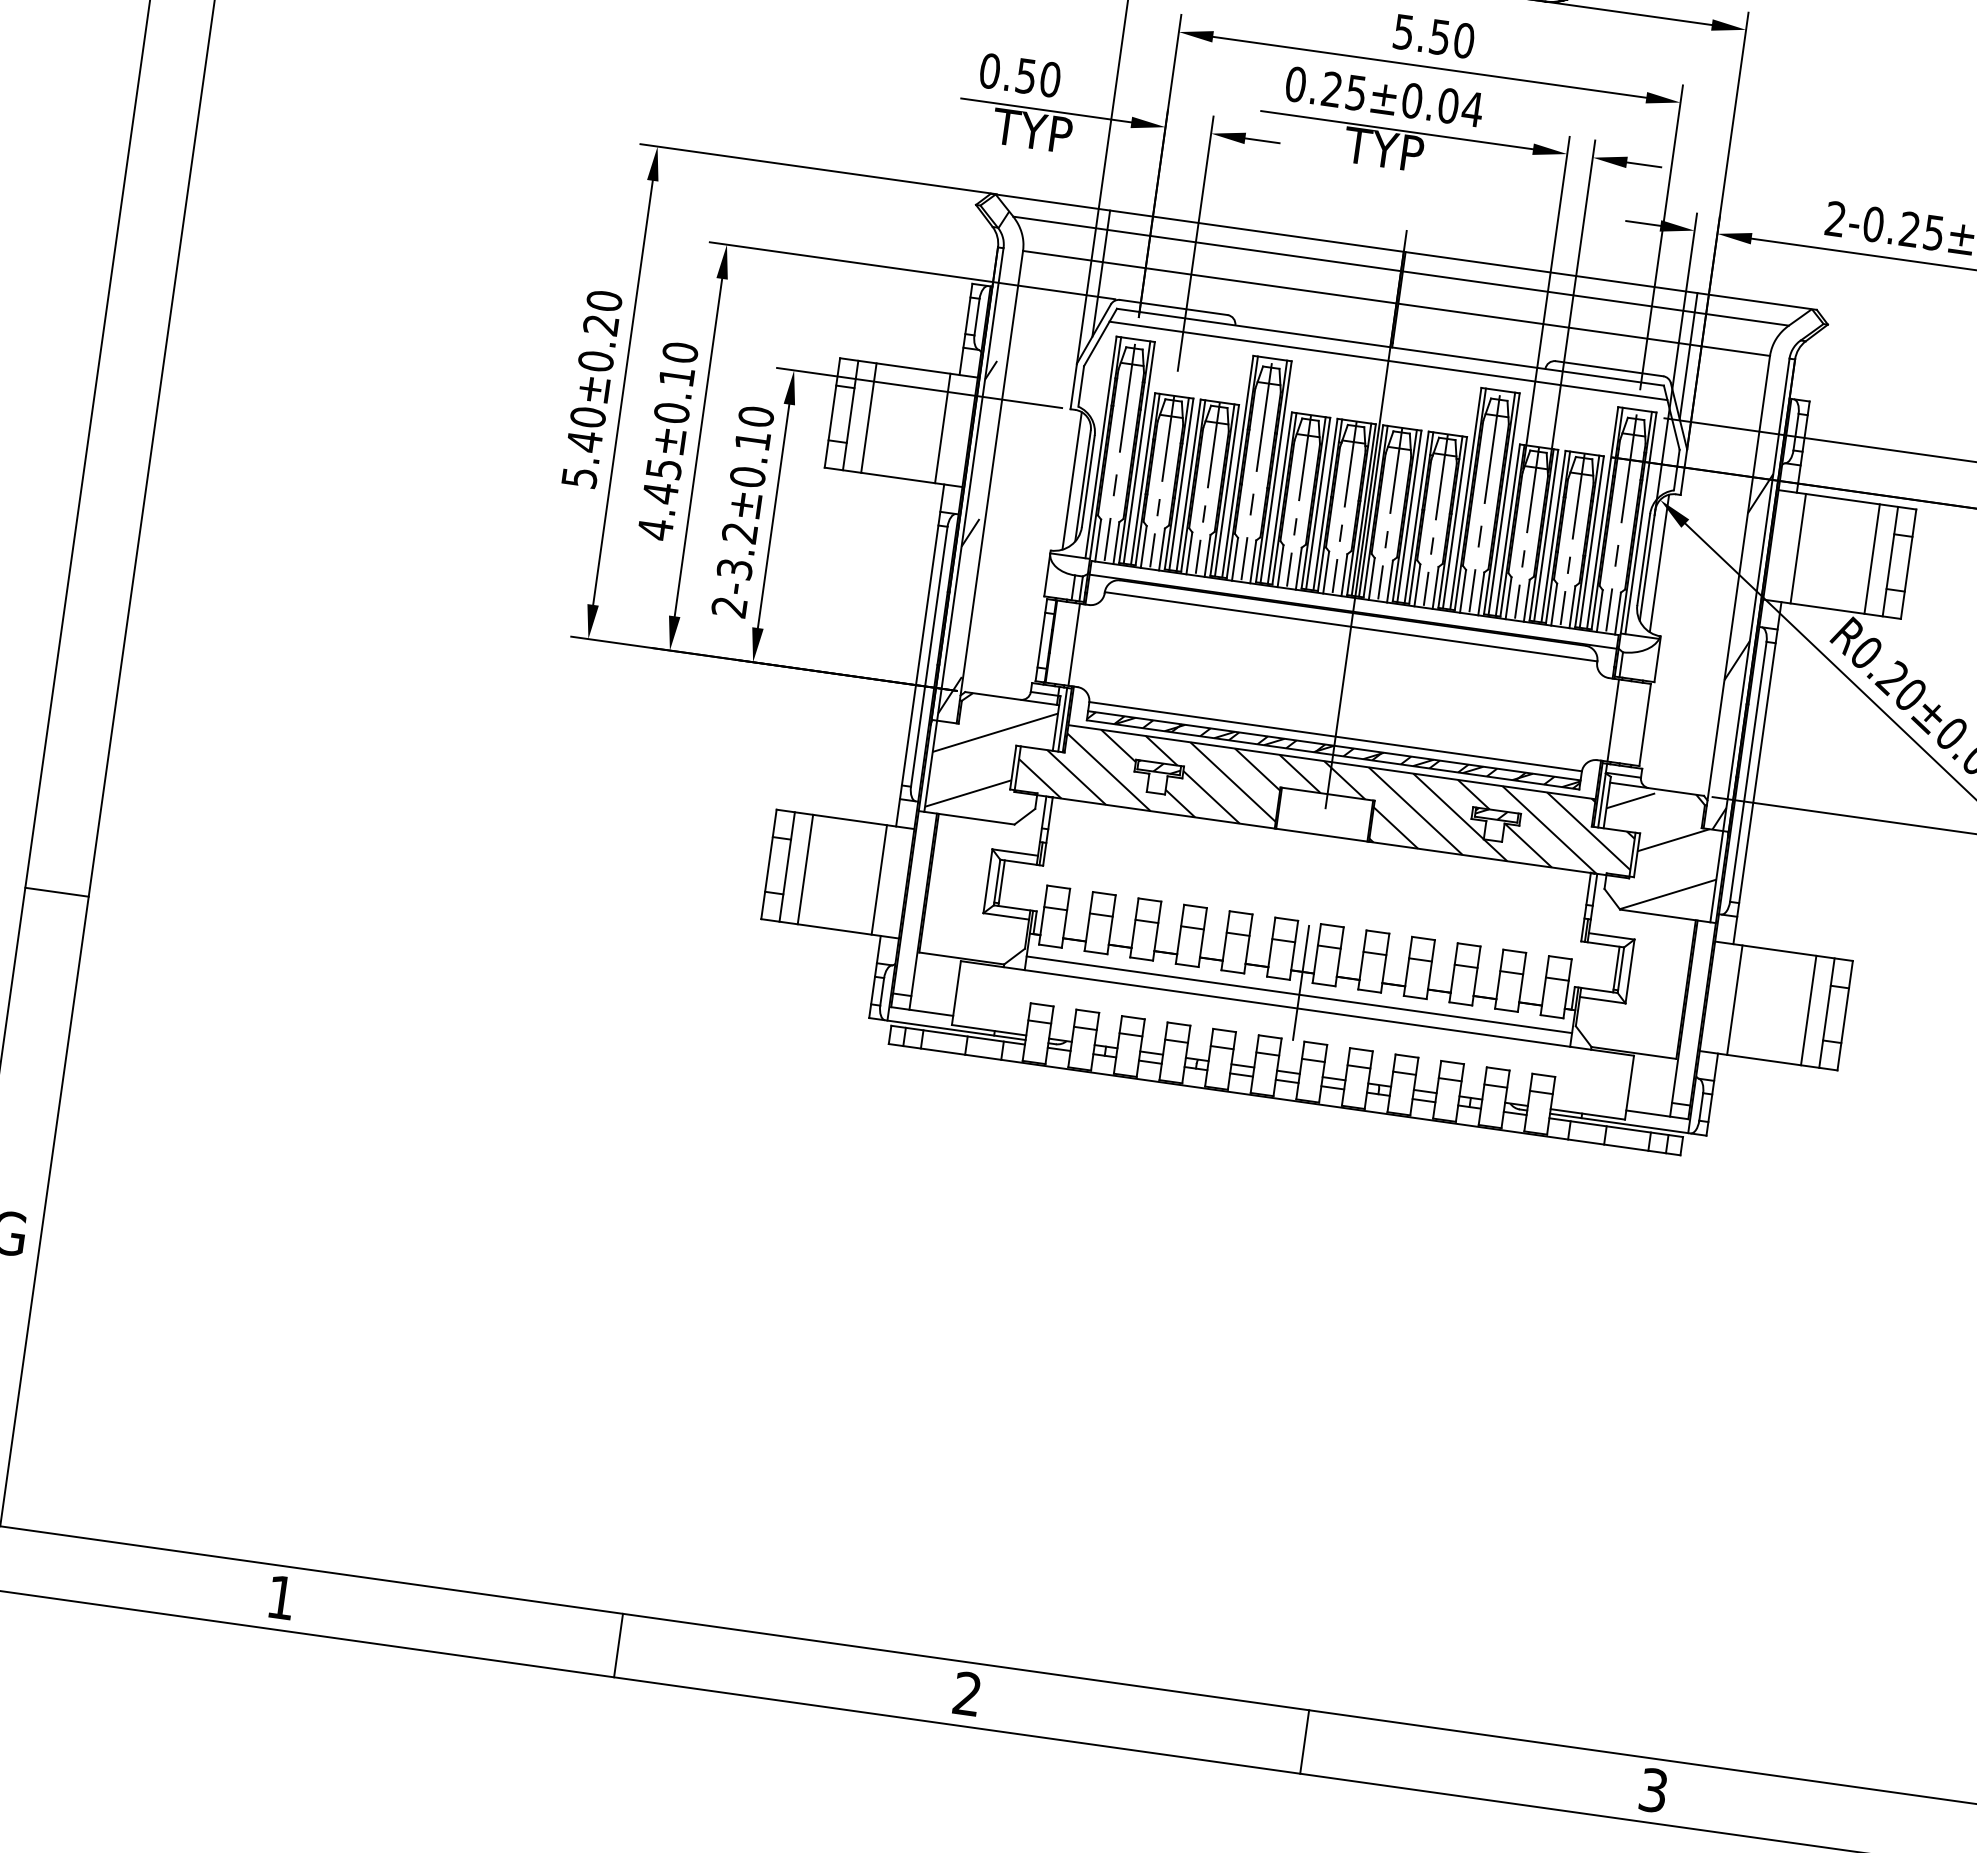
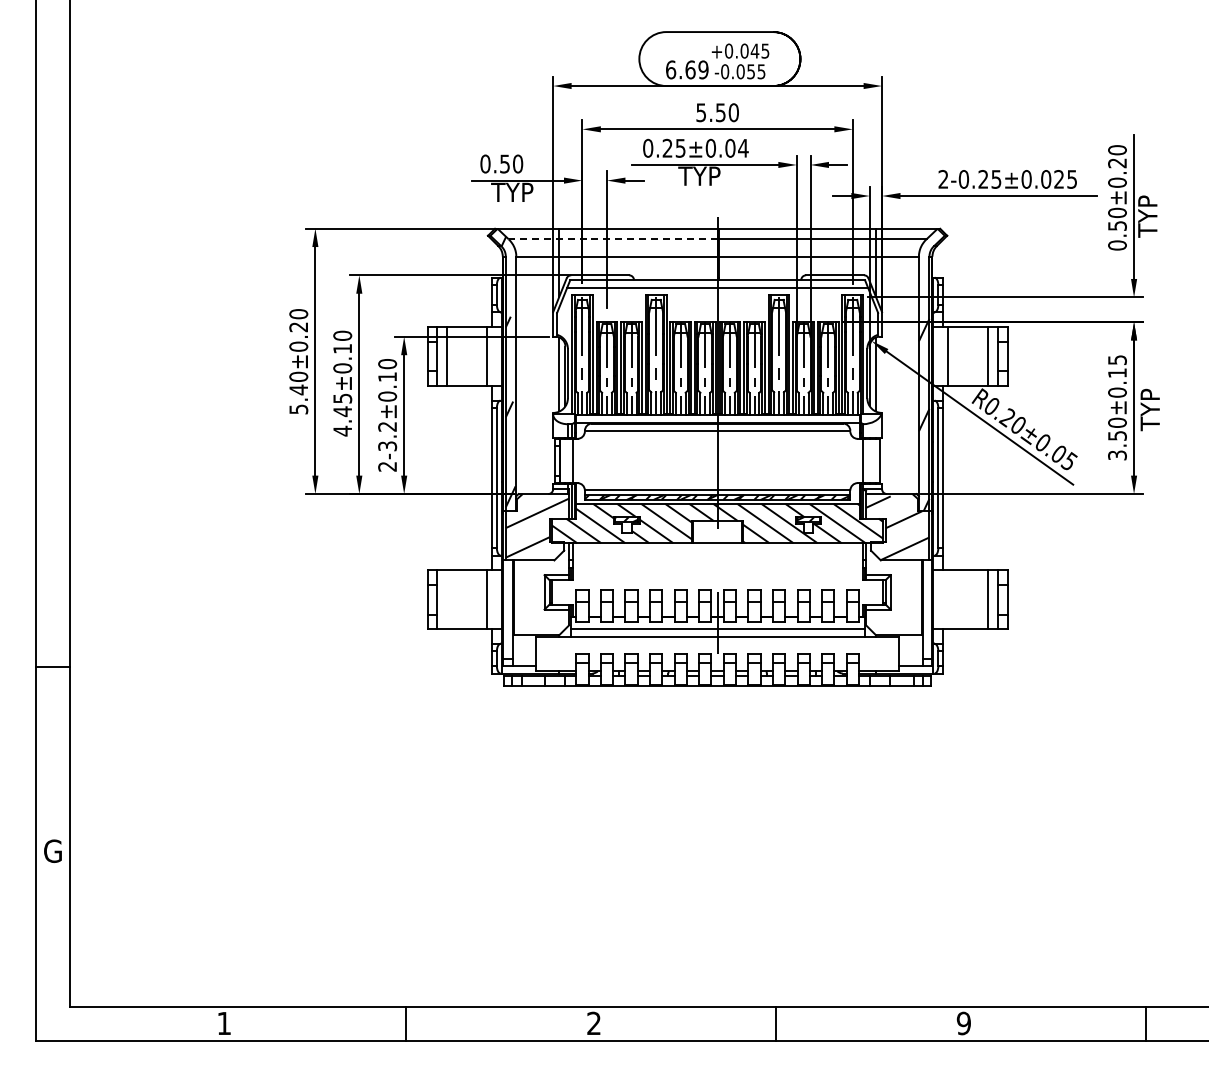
line: (1207, 244) -> (613, 239), solid -> dashed
line: (805, 869) -> (447, 599), removed
line: (1735, 999) -> (948, 599), removed
text: (1652, 1790) -> (963, 1023), 3 -> 9

